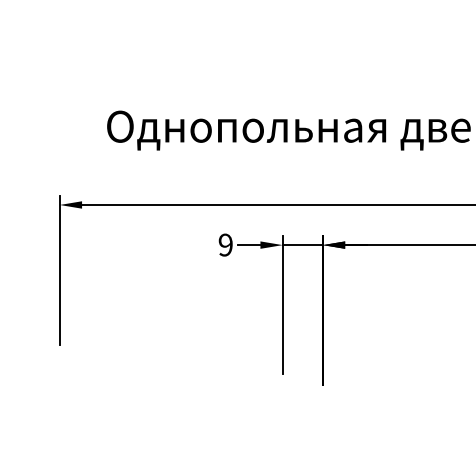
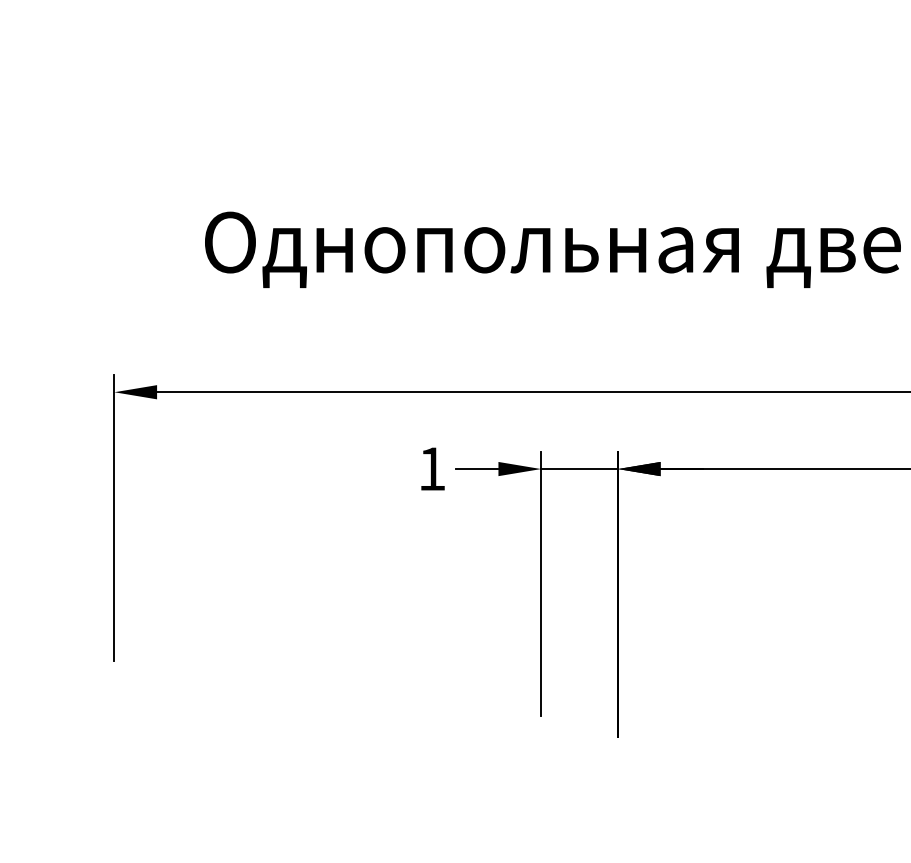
text: (225, 244) -> (431, 467), 9 -> 1

